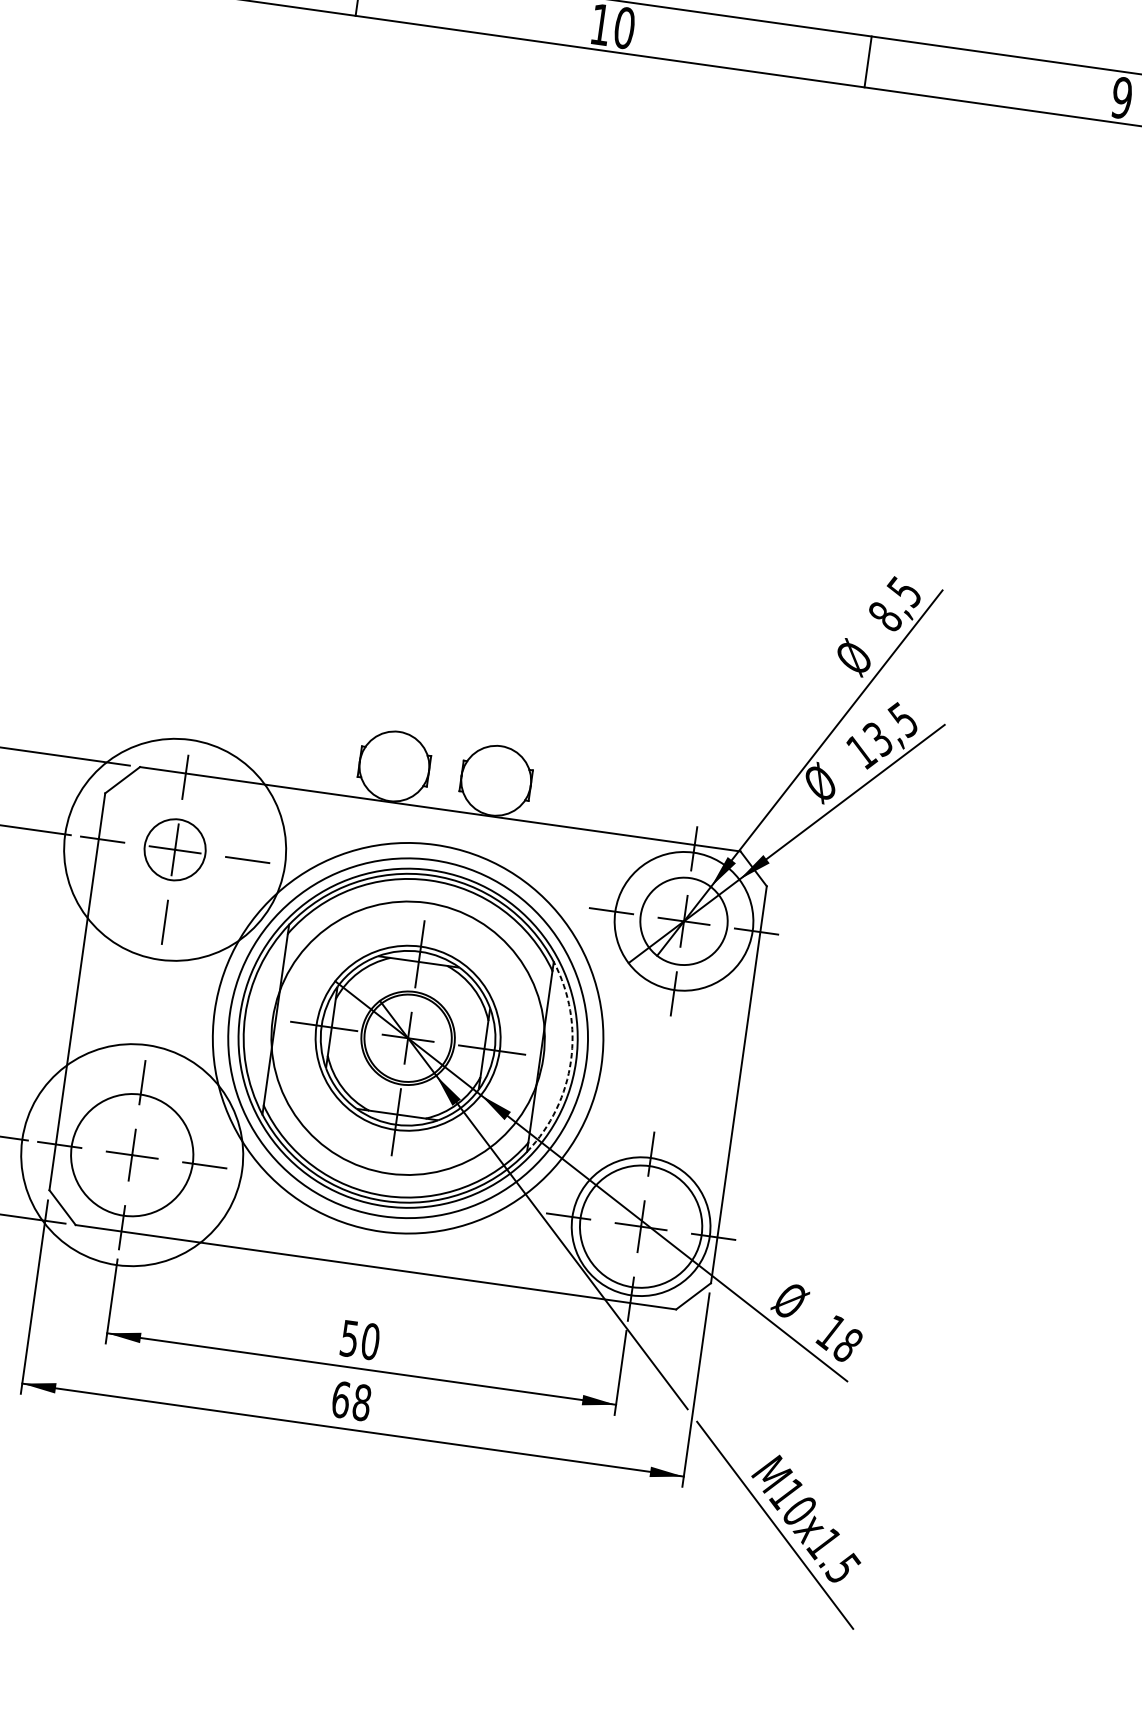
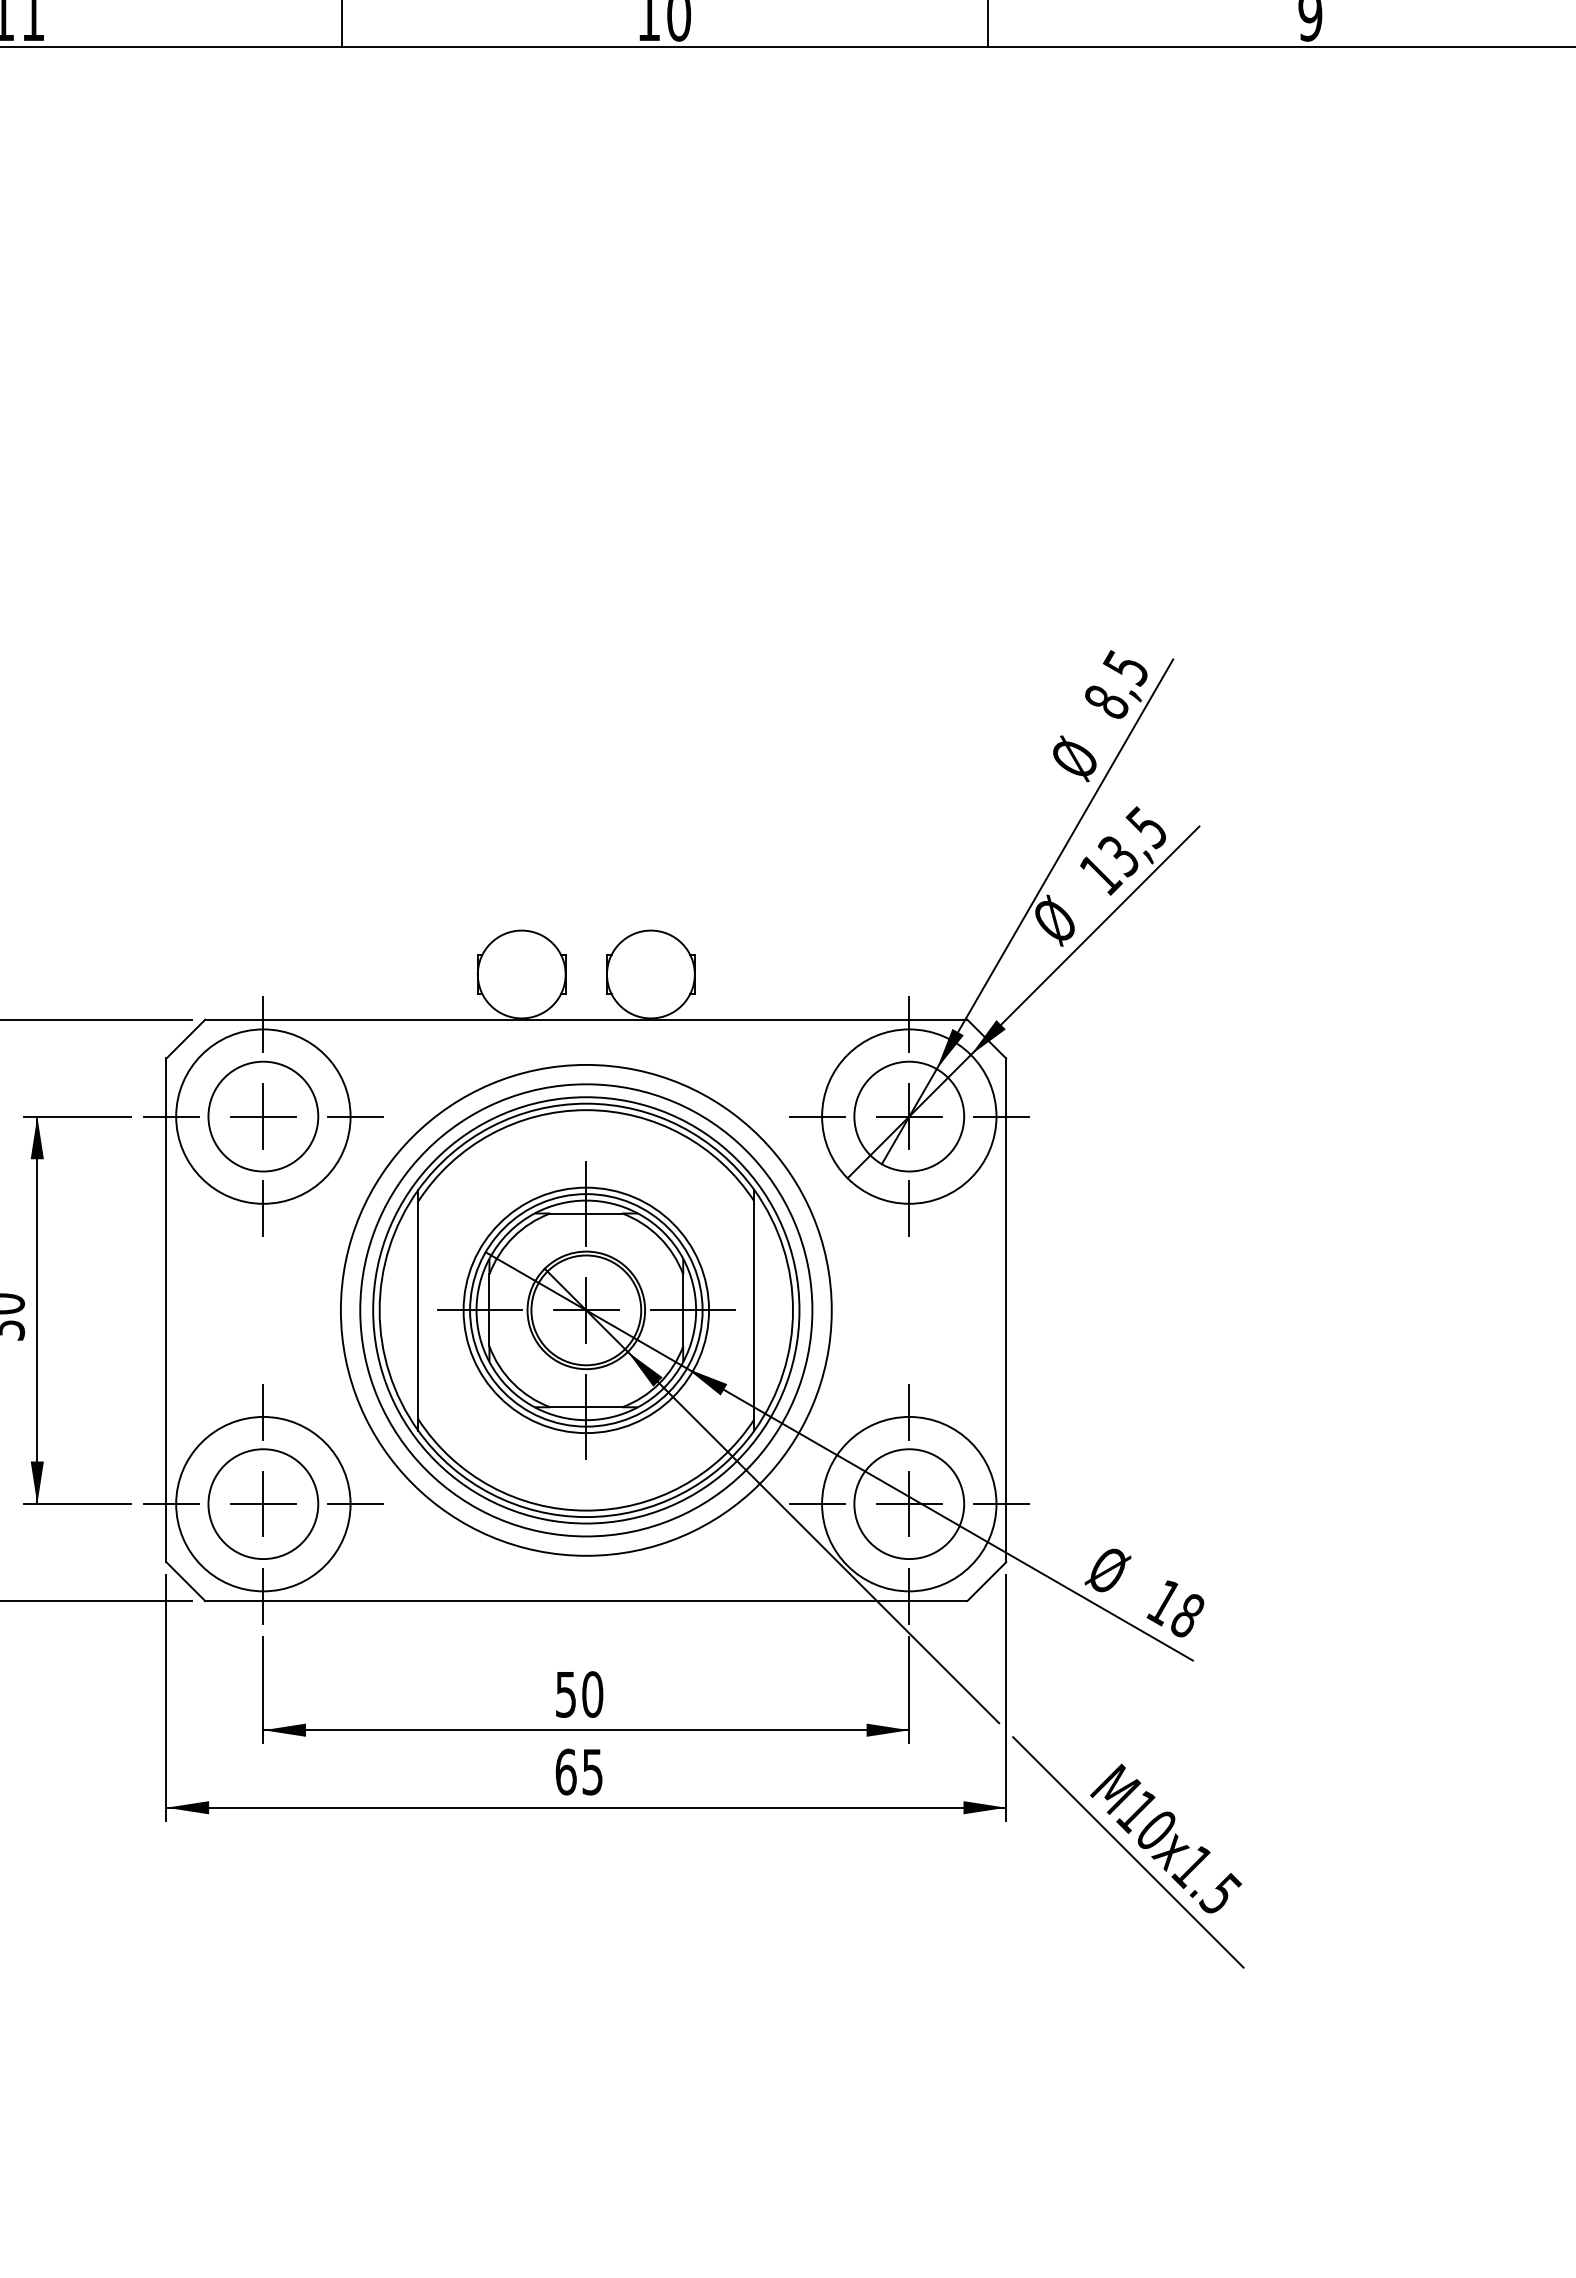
circle: (175, 849) -> (263, 1116), size x0.62
circle: (175, 849) -> (263, 1116), size x1.43
circle: (408, 1038) -> (586, 1310), size x0.71
arc: (571, 1061) -> (793, 1310), dashed -> solid
circle: (132, 1154) -> (263, 1503), size x0.62
circle: (132, 1155) -> (263, 1504), size x0.71
circle: (641, 1226) -> (909, 1504), size x0.71
text: (361, 1402) -> (592, 1771), 68 -> 65

